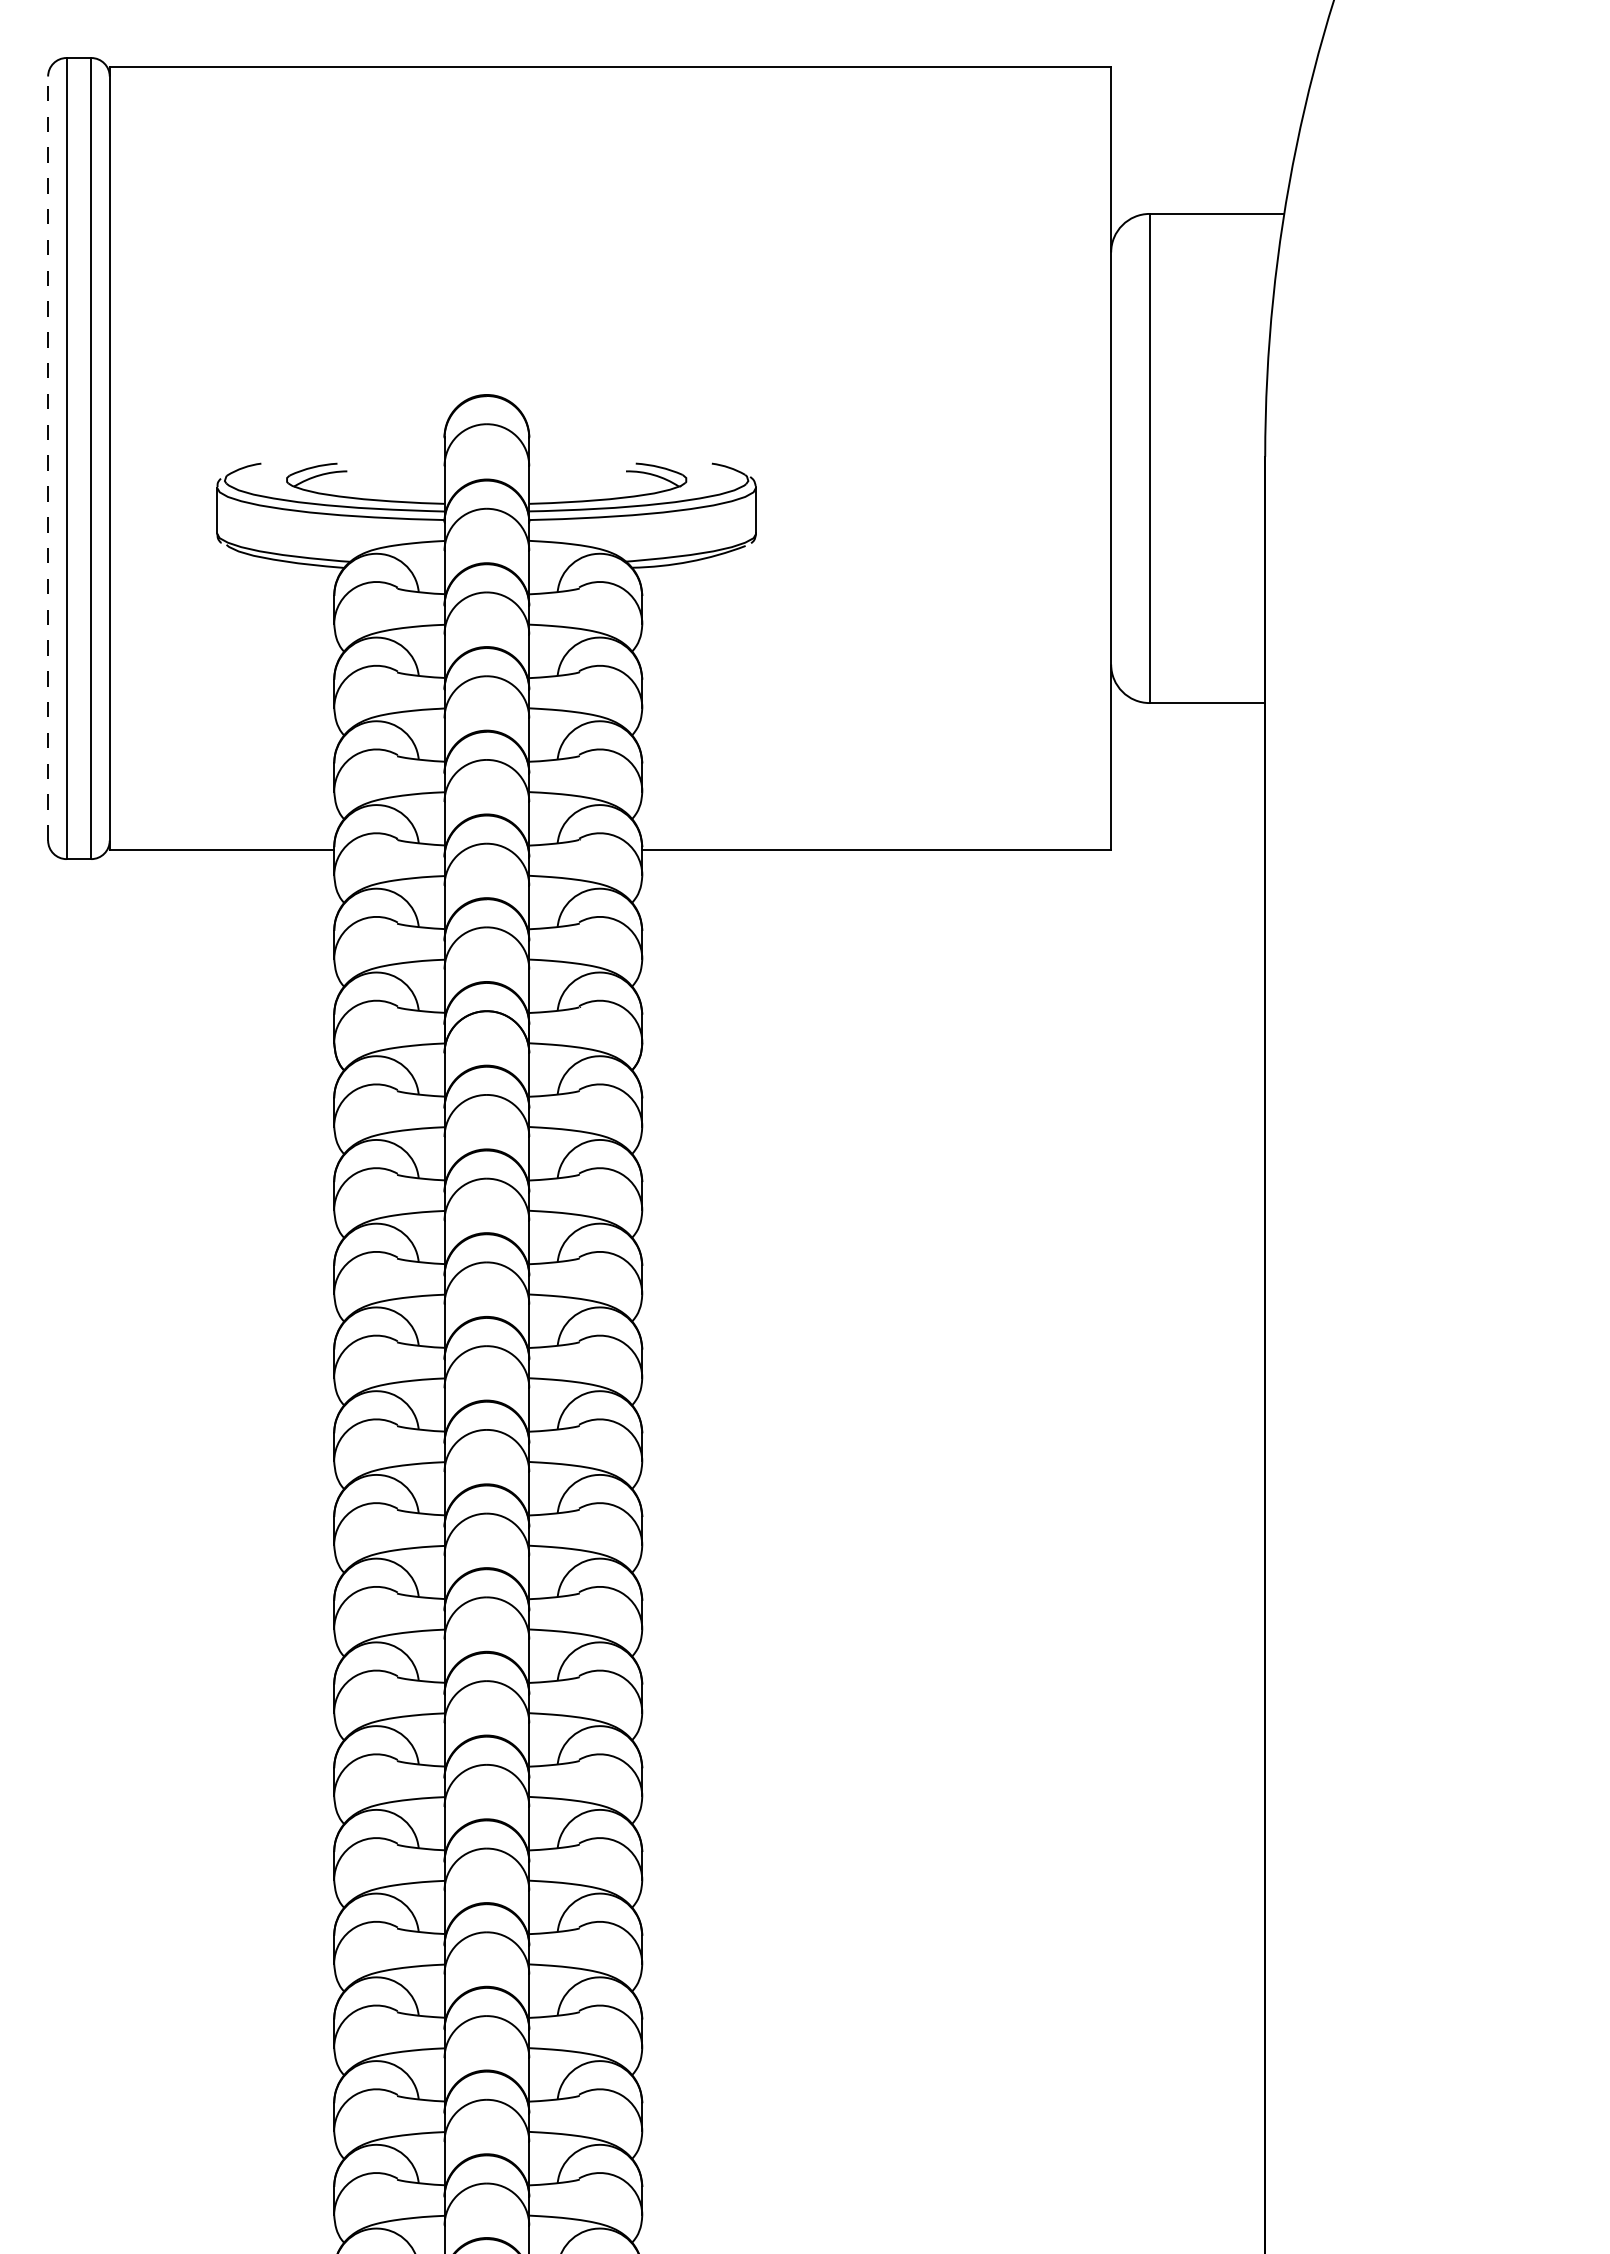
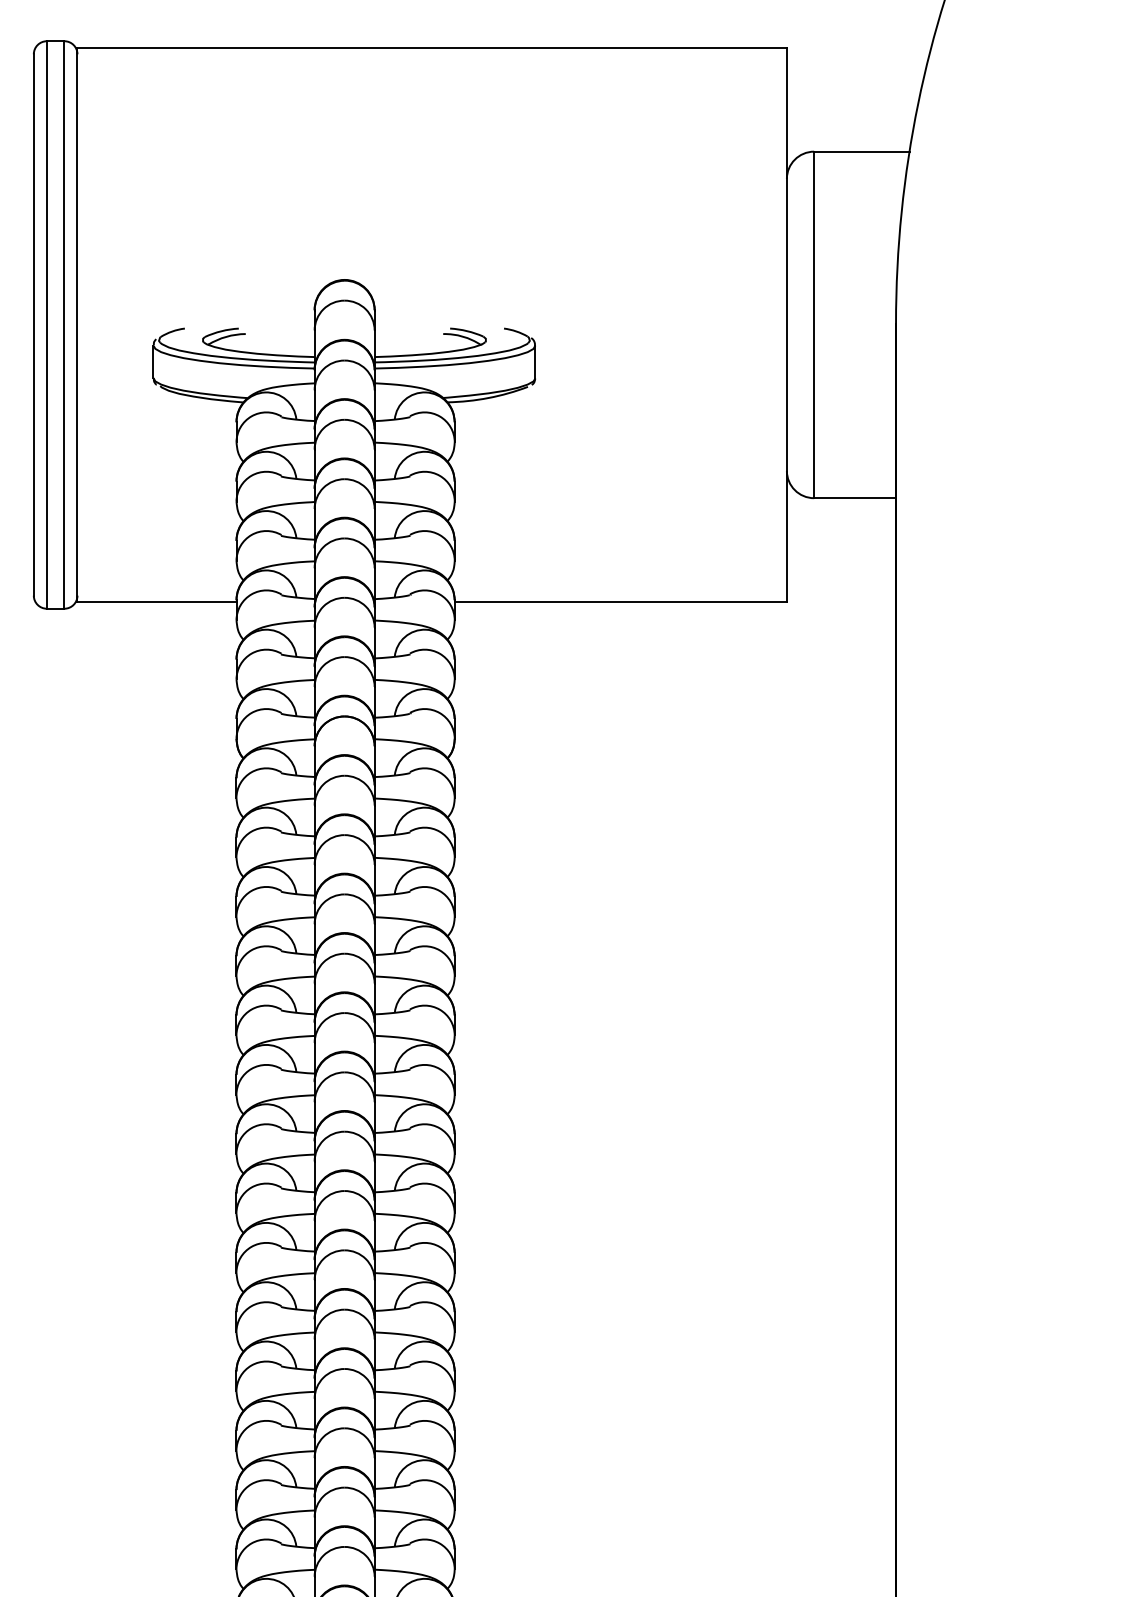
line: (48, 458) -> (34, 324), dashed -> solid

